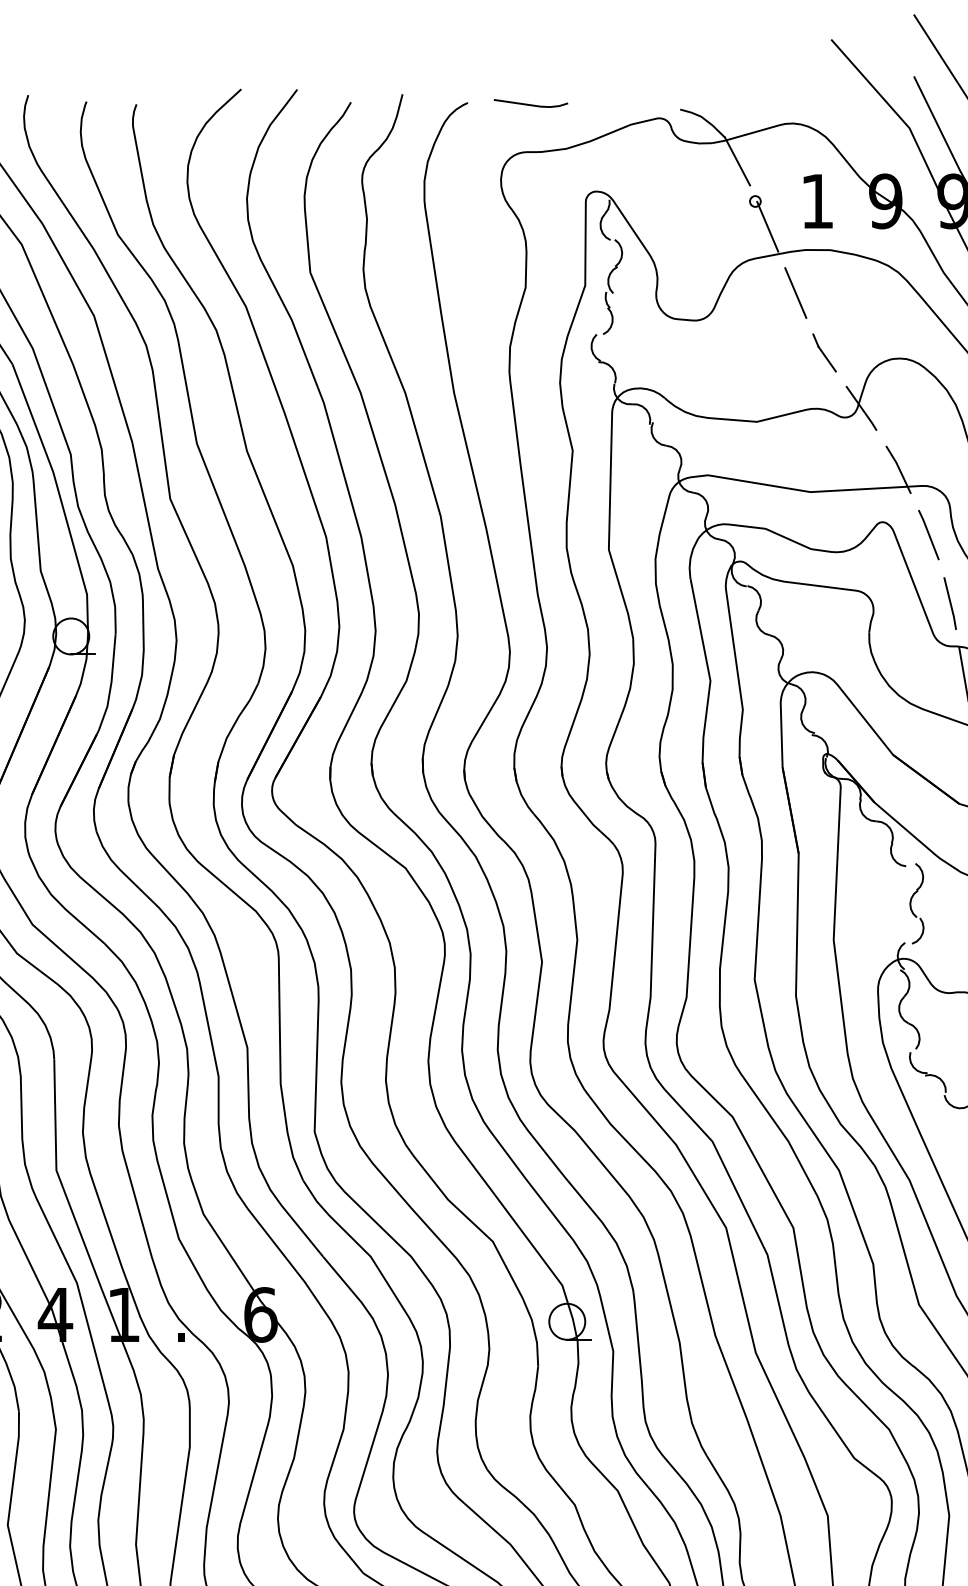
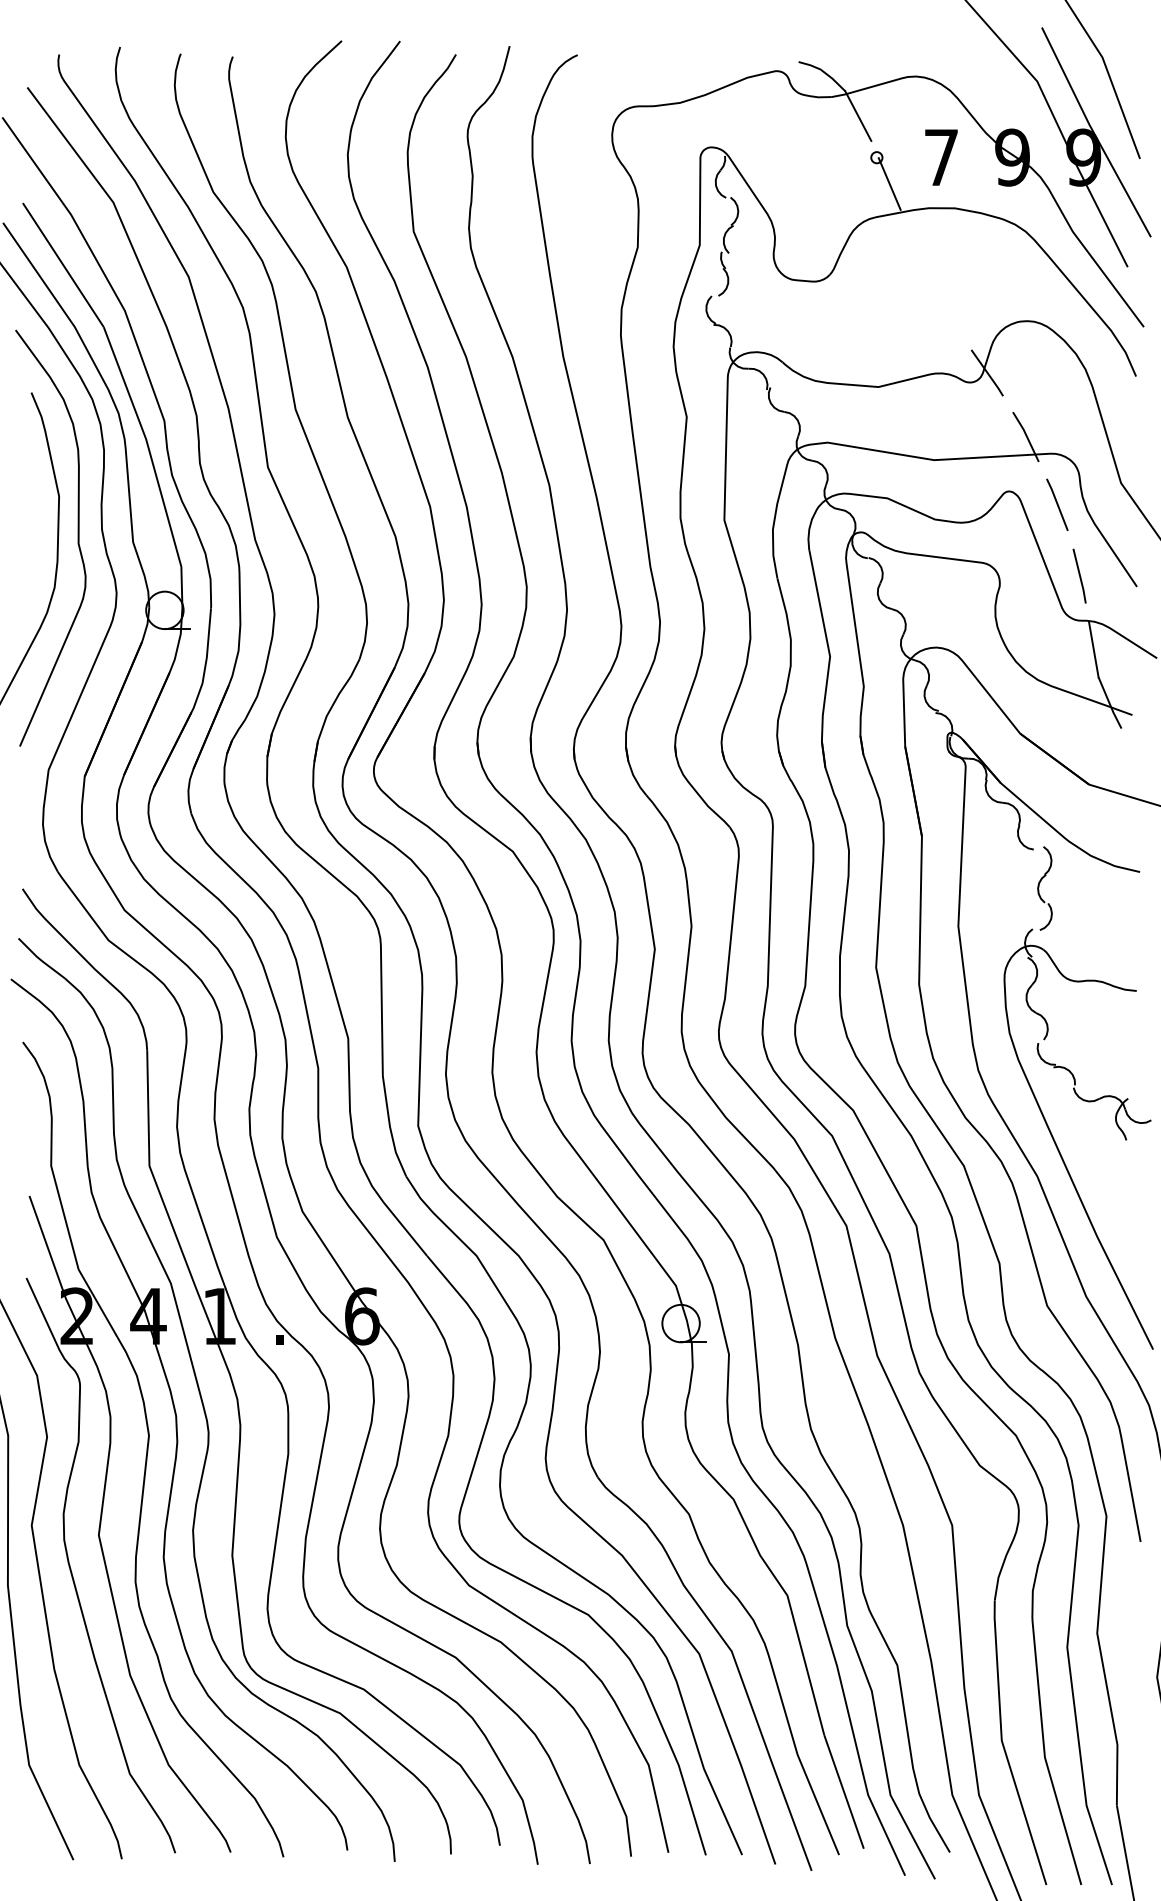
line: (530, 104) -> (642, 56), removed
text: (817, 201) -> (941, 157), 1 -> 7
line: (795, 292) -> (918, 252), removed
part: (824, 353) -> (948, 315), removed

